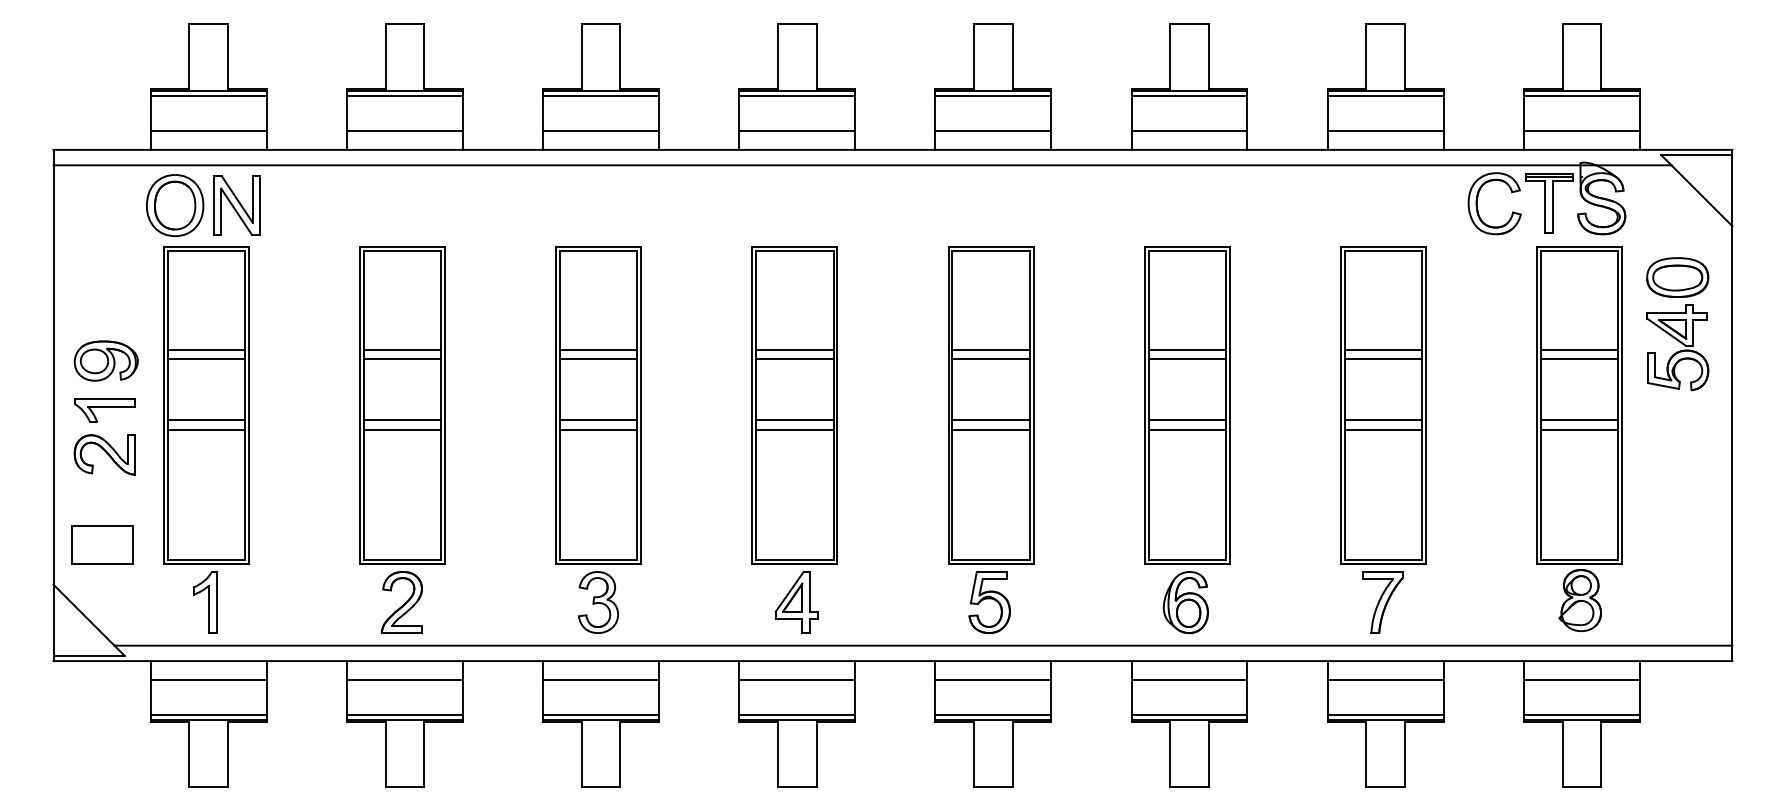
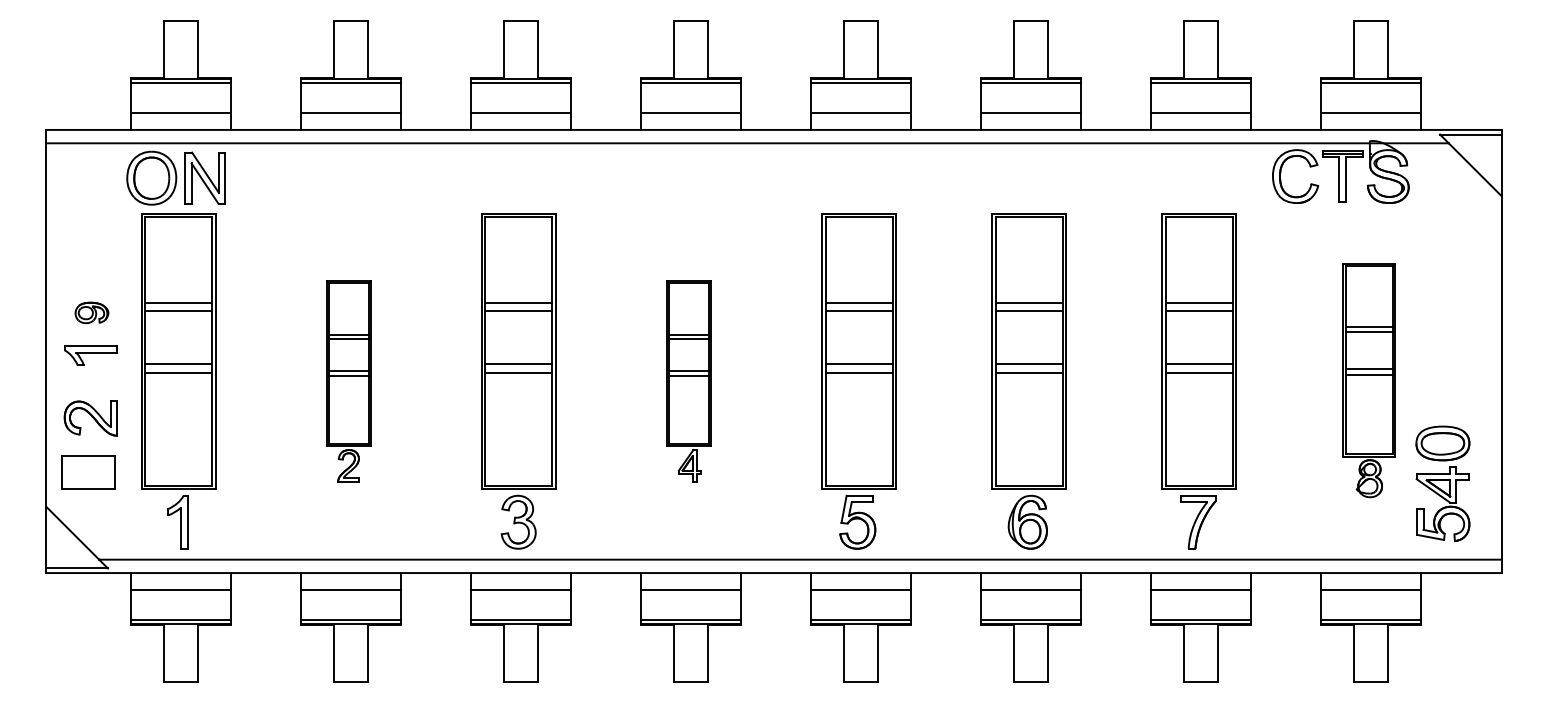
part: (1677, 324) -> (1442, 484), moved
part: (105, 360) -> (91, 312), size x0.6
part: (402, 439) -> (348, 380), size x0.6
part: (794, 439) -> (688, 380), size x0.6
part: (1579, 439) -> (1369, 380), size x0.7
part: (104, 454) -> (90, 418), moved

